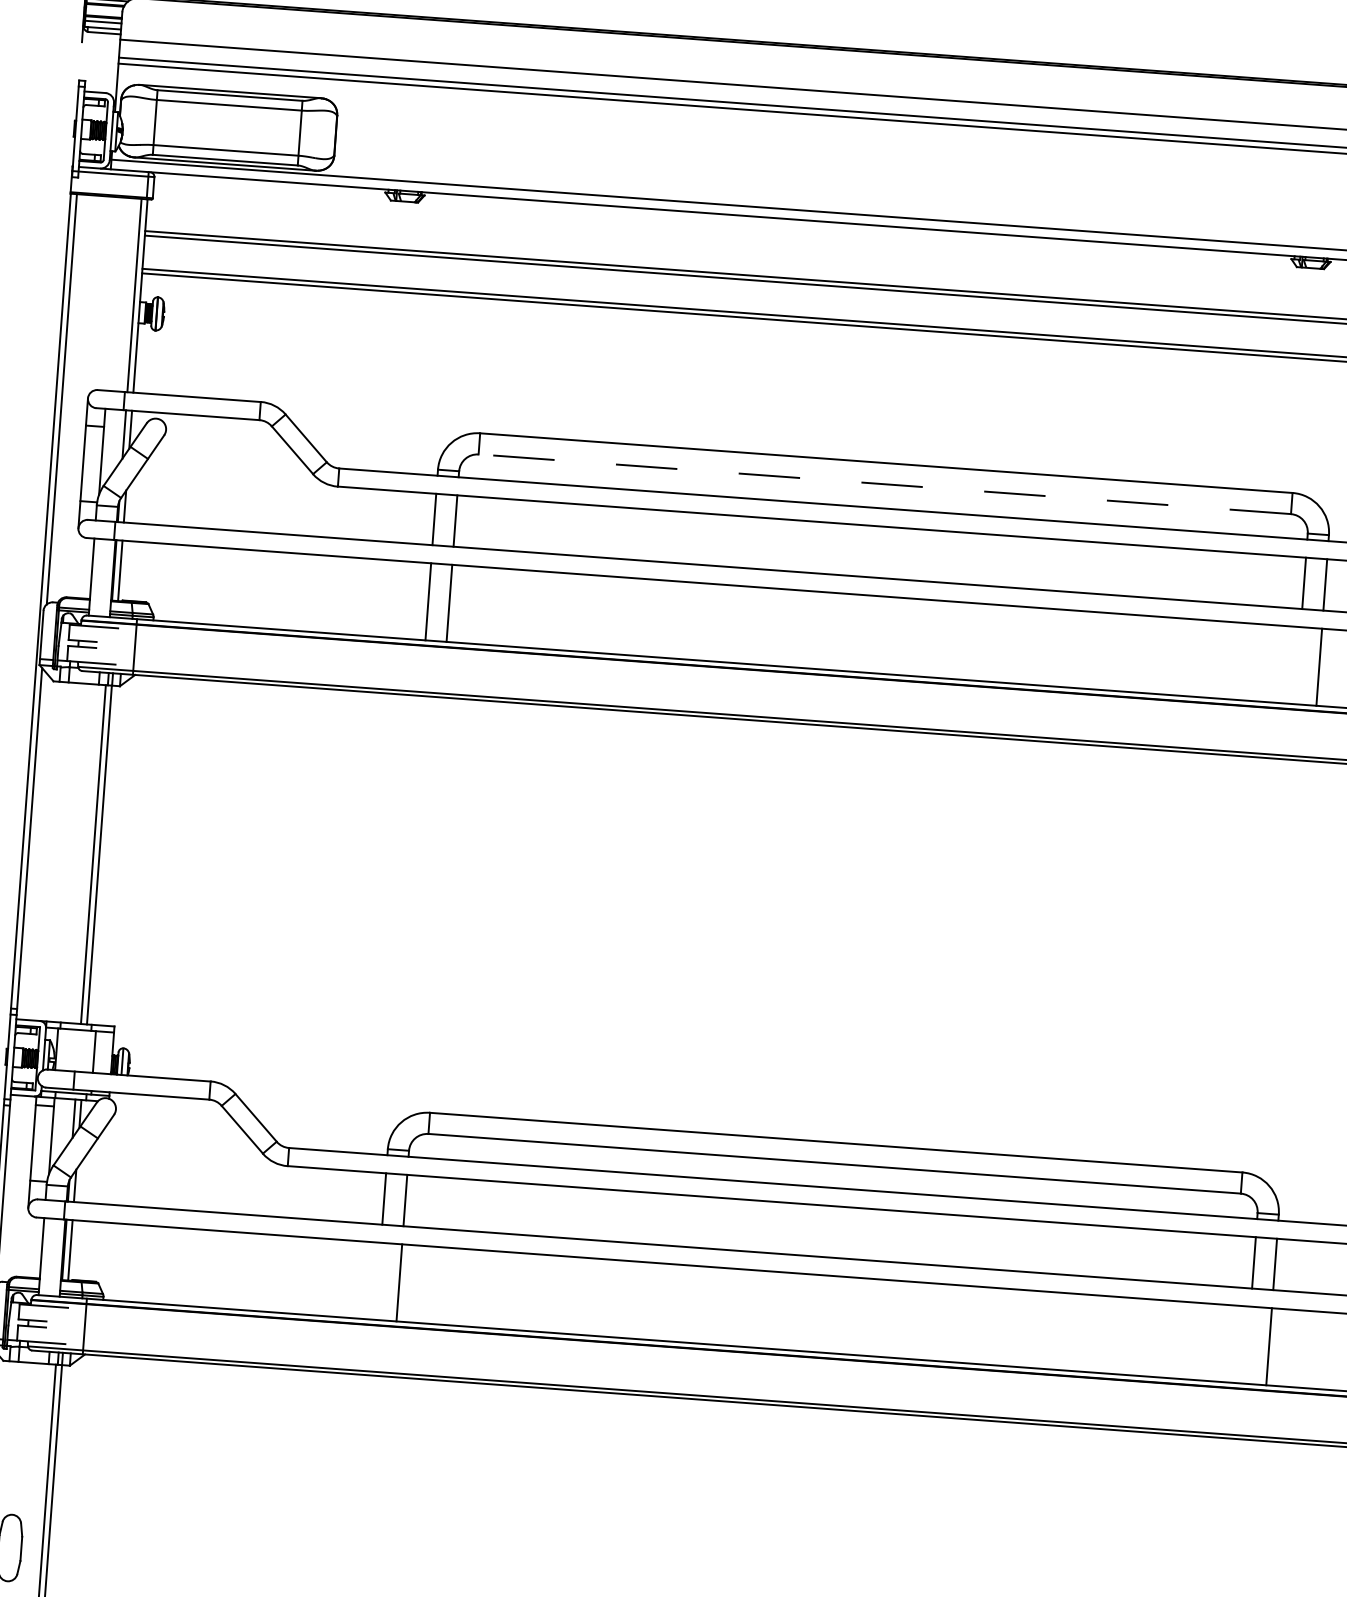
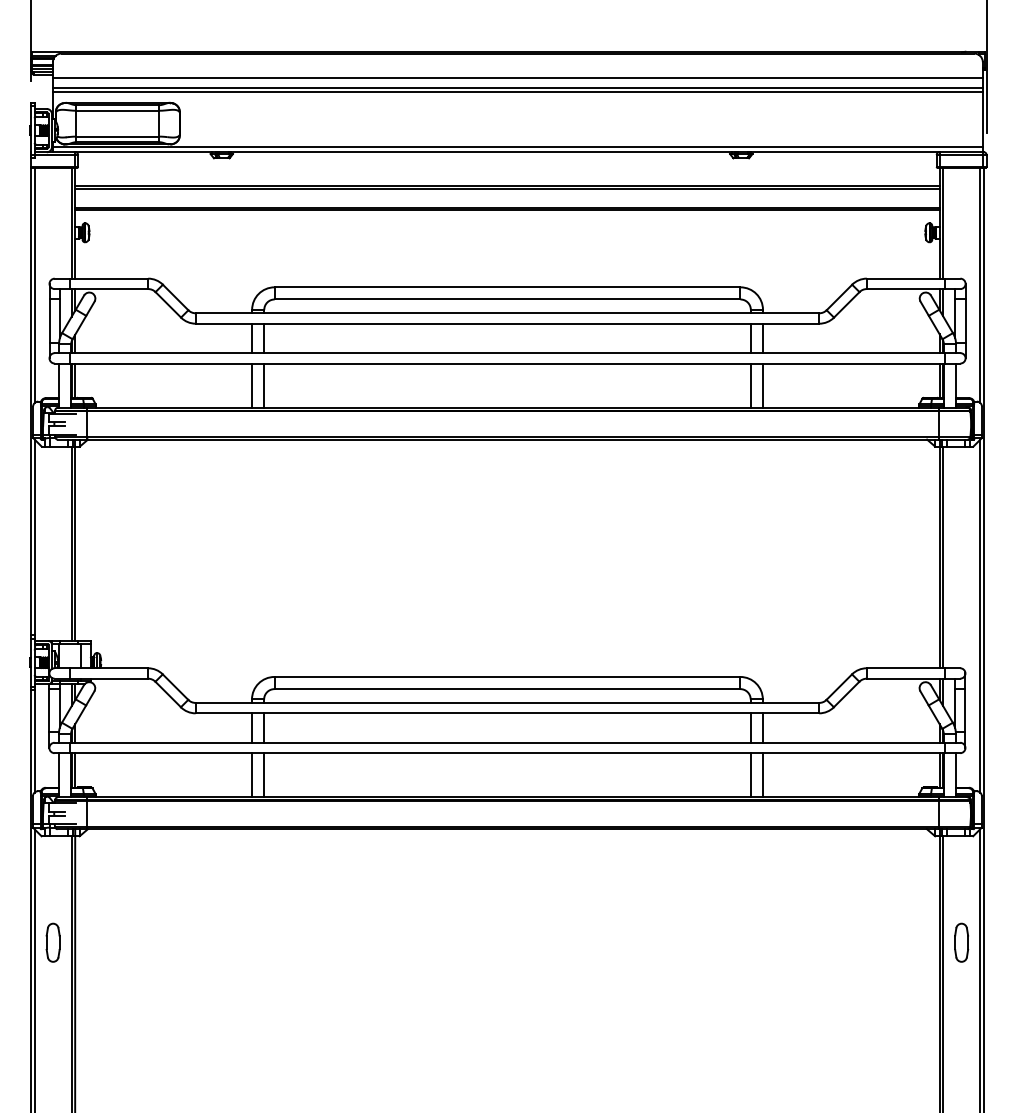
line: (884, 484) -> (507, 299), dashed -> solid
line: (1297, 665) -> (750, 385), added
line: (379, 1281) -> (252, 775), added
line: (1247, 1345) -> (750, 775), added

